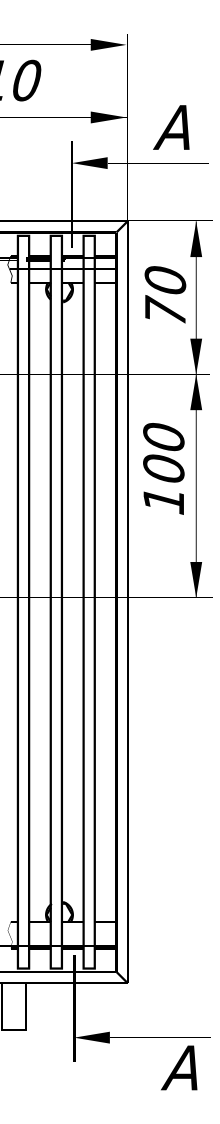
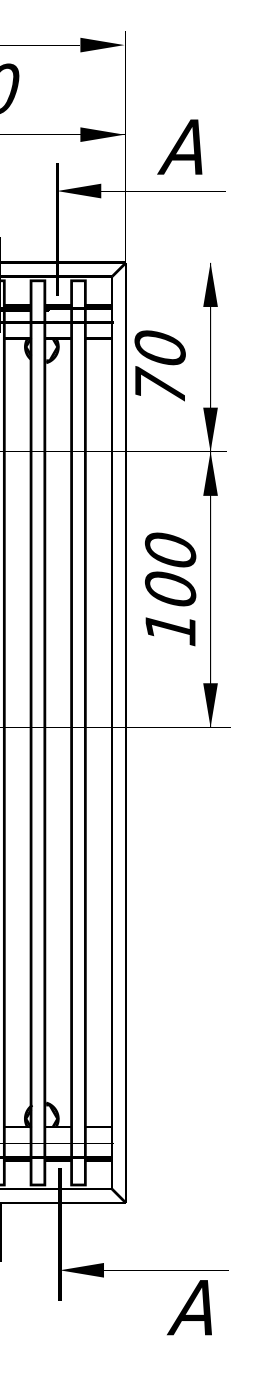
text: (165, 294) -> (160, 365), moved
text: (163, 468) -> (170, 588), moved

